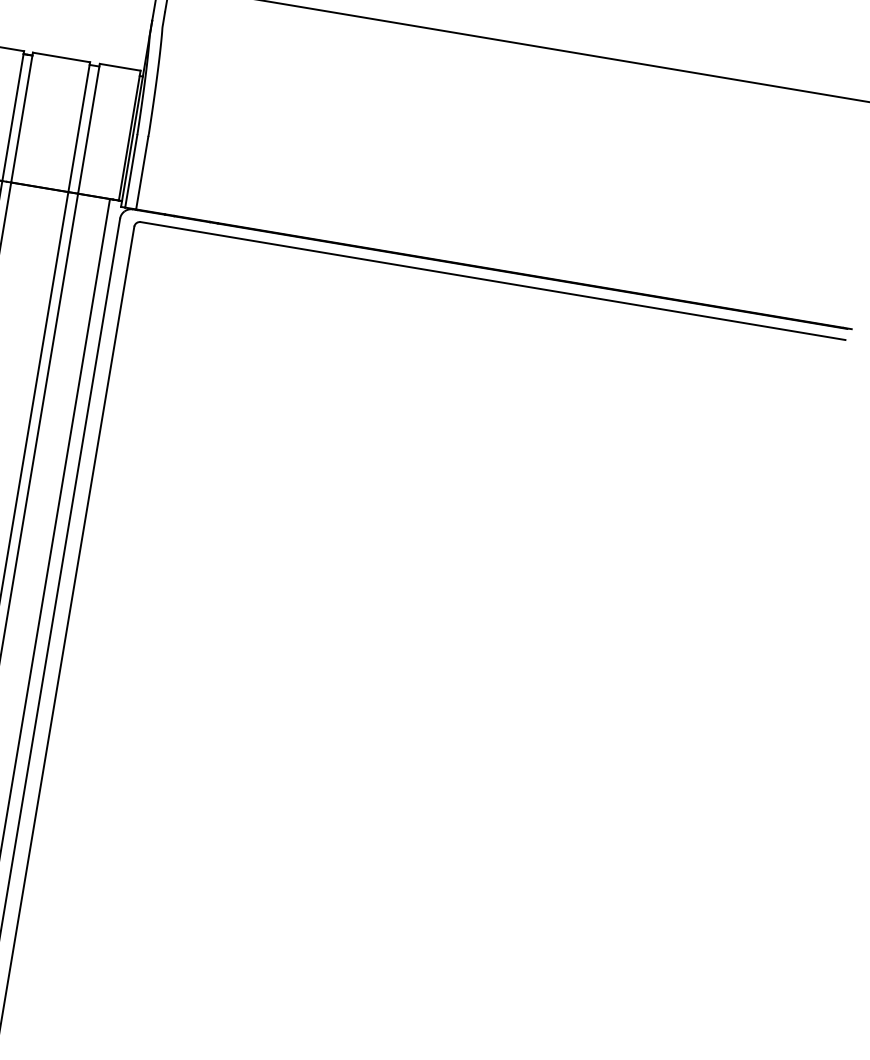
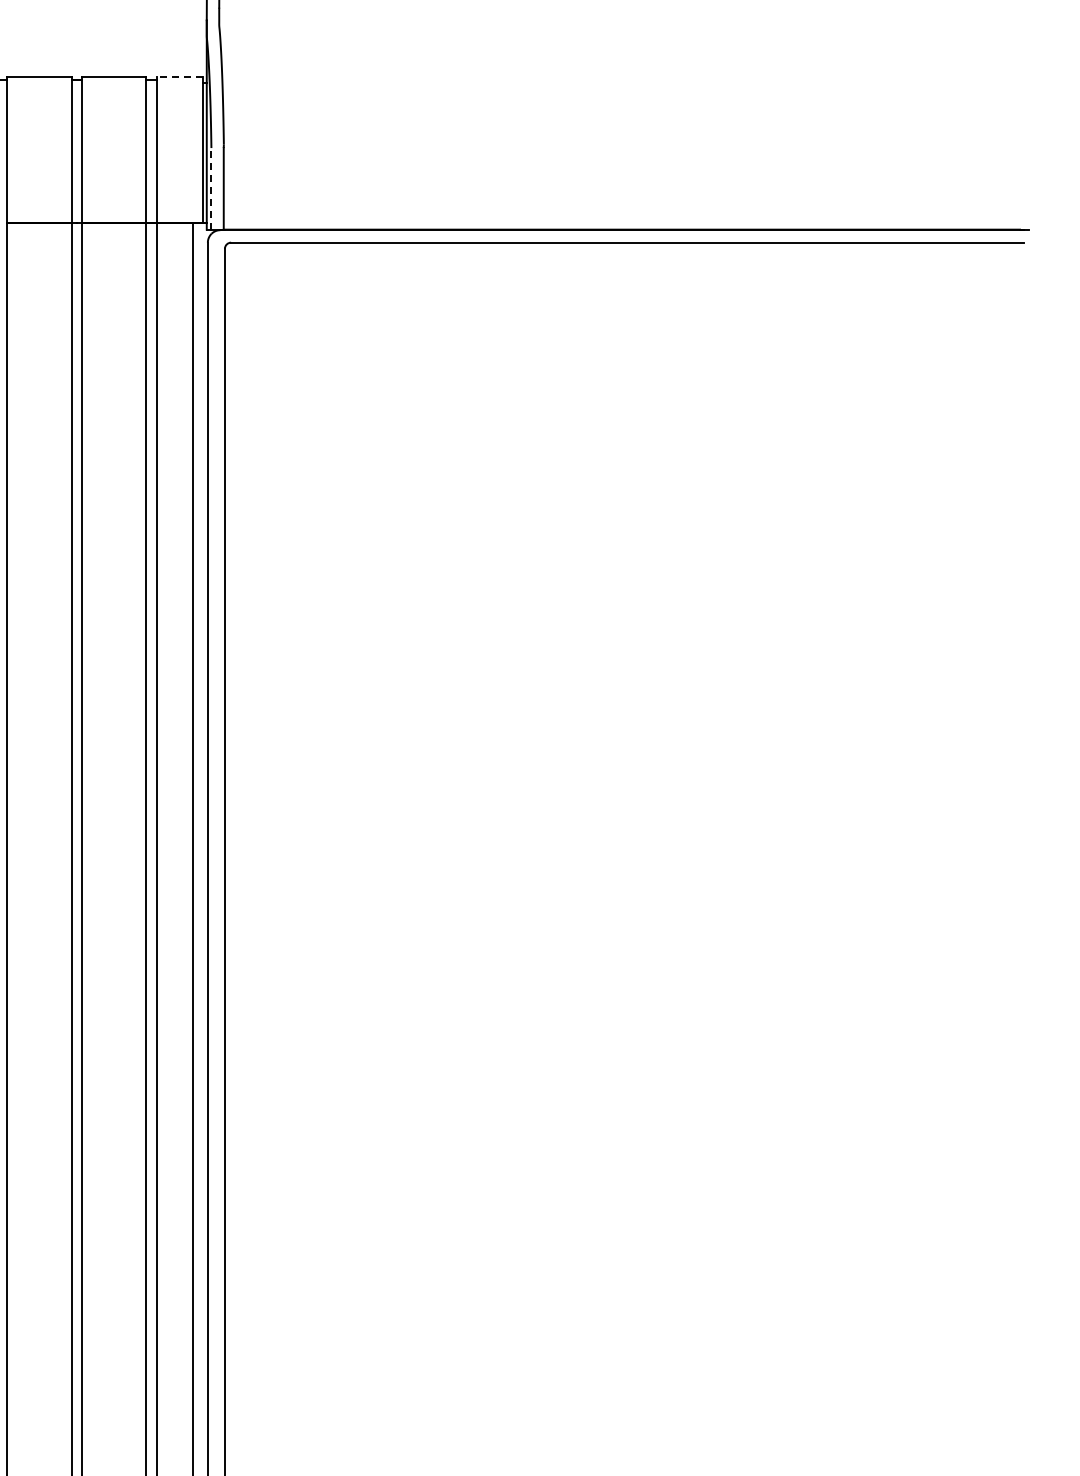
line: (120, 66) -> (180, 76), solid -> dashed
line: (131, 171) -> (211, 188), solid -> dashed

